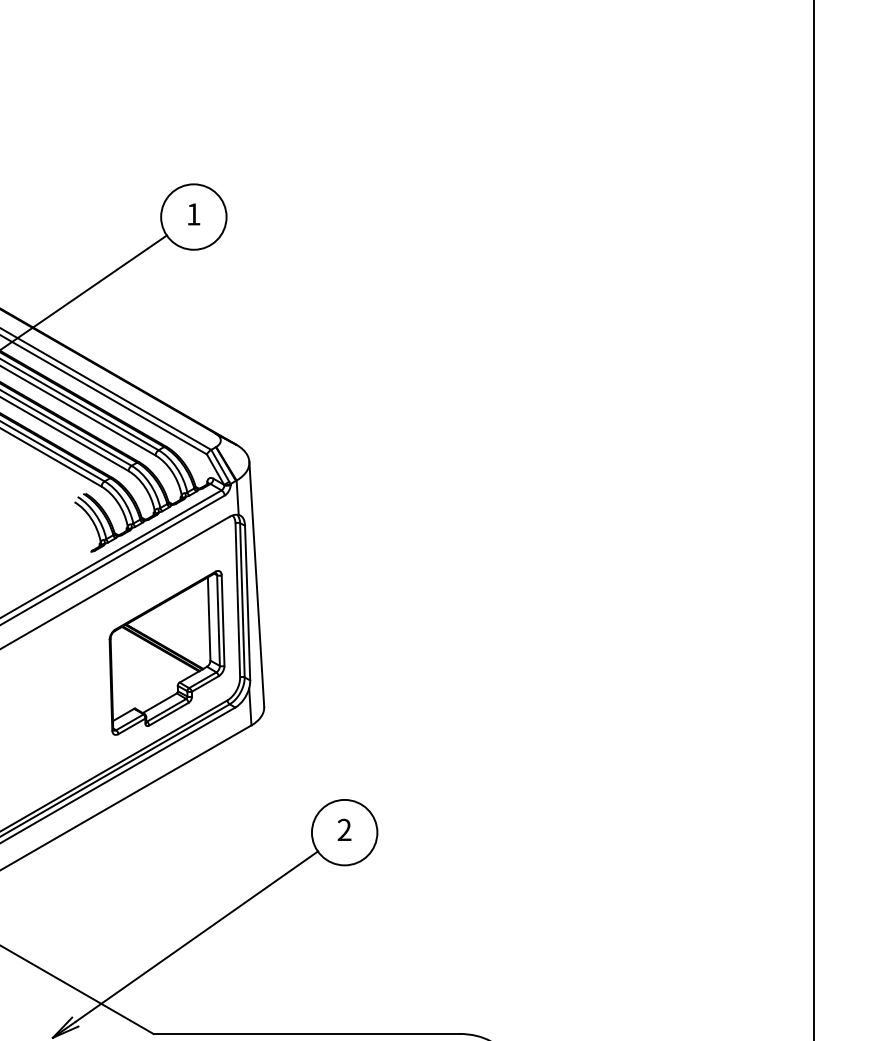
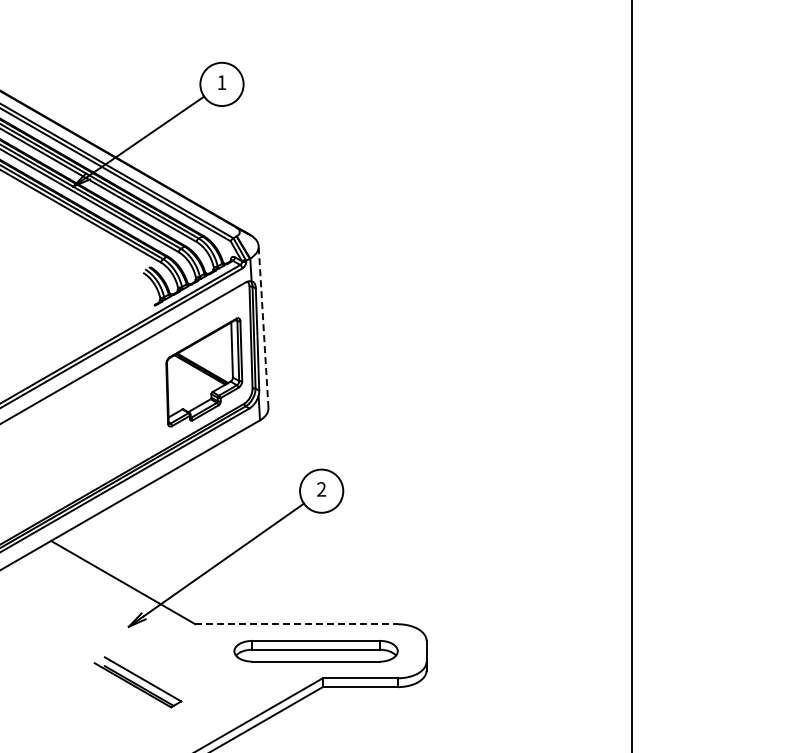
line: (256, 583) -> (263, 326), solid -> dashed
line: (308, 1034) -> (297, 624), solid -> dashed

